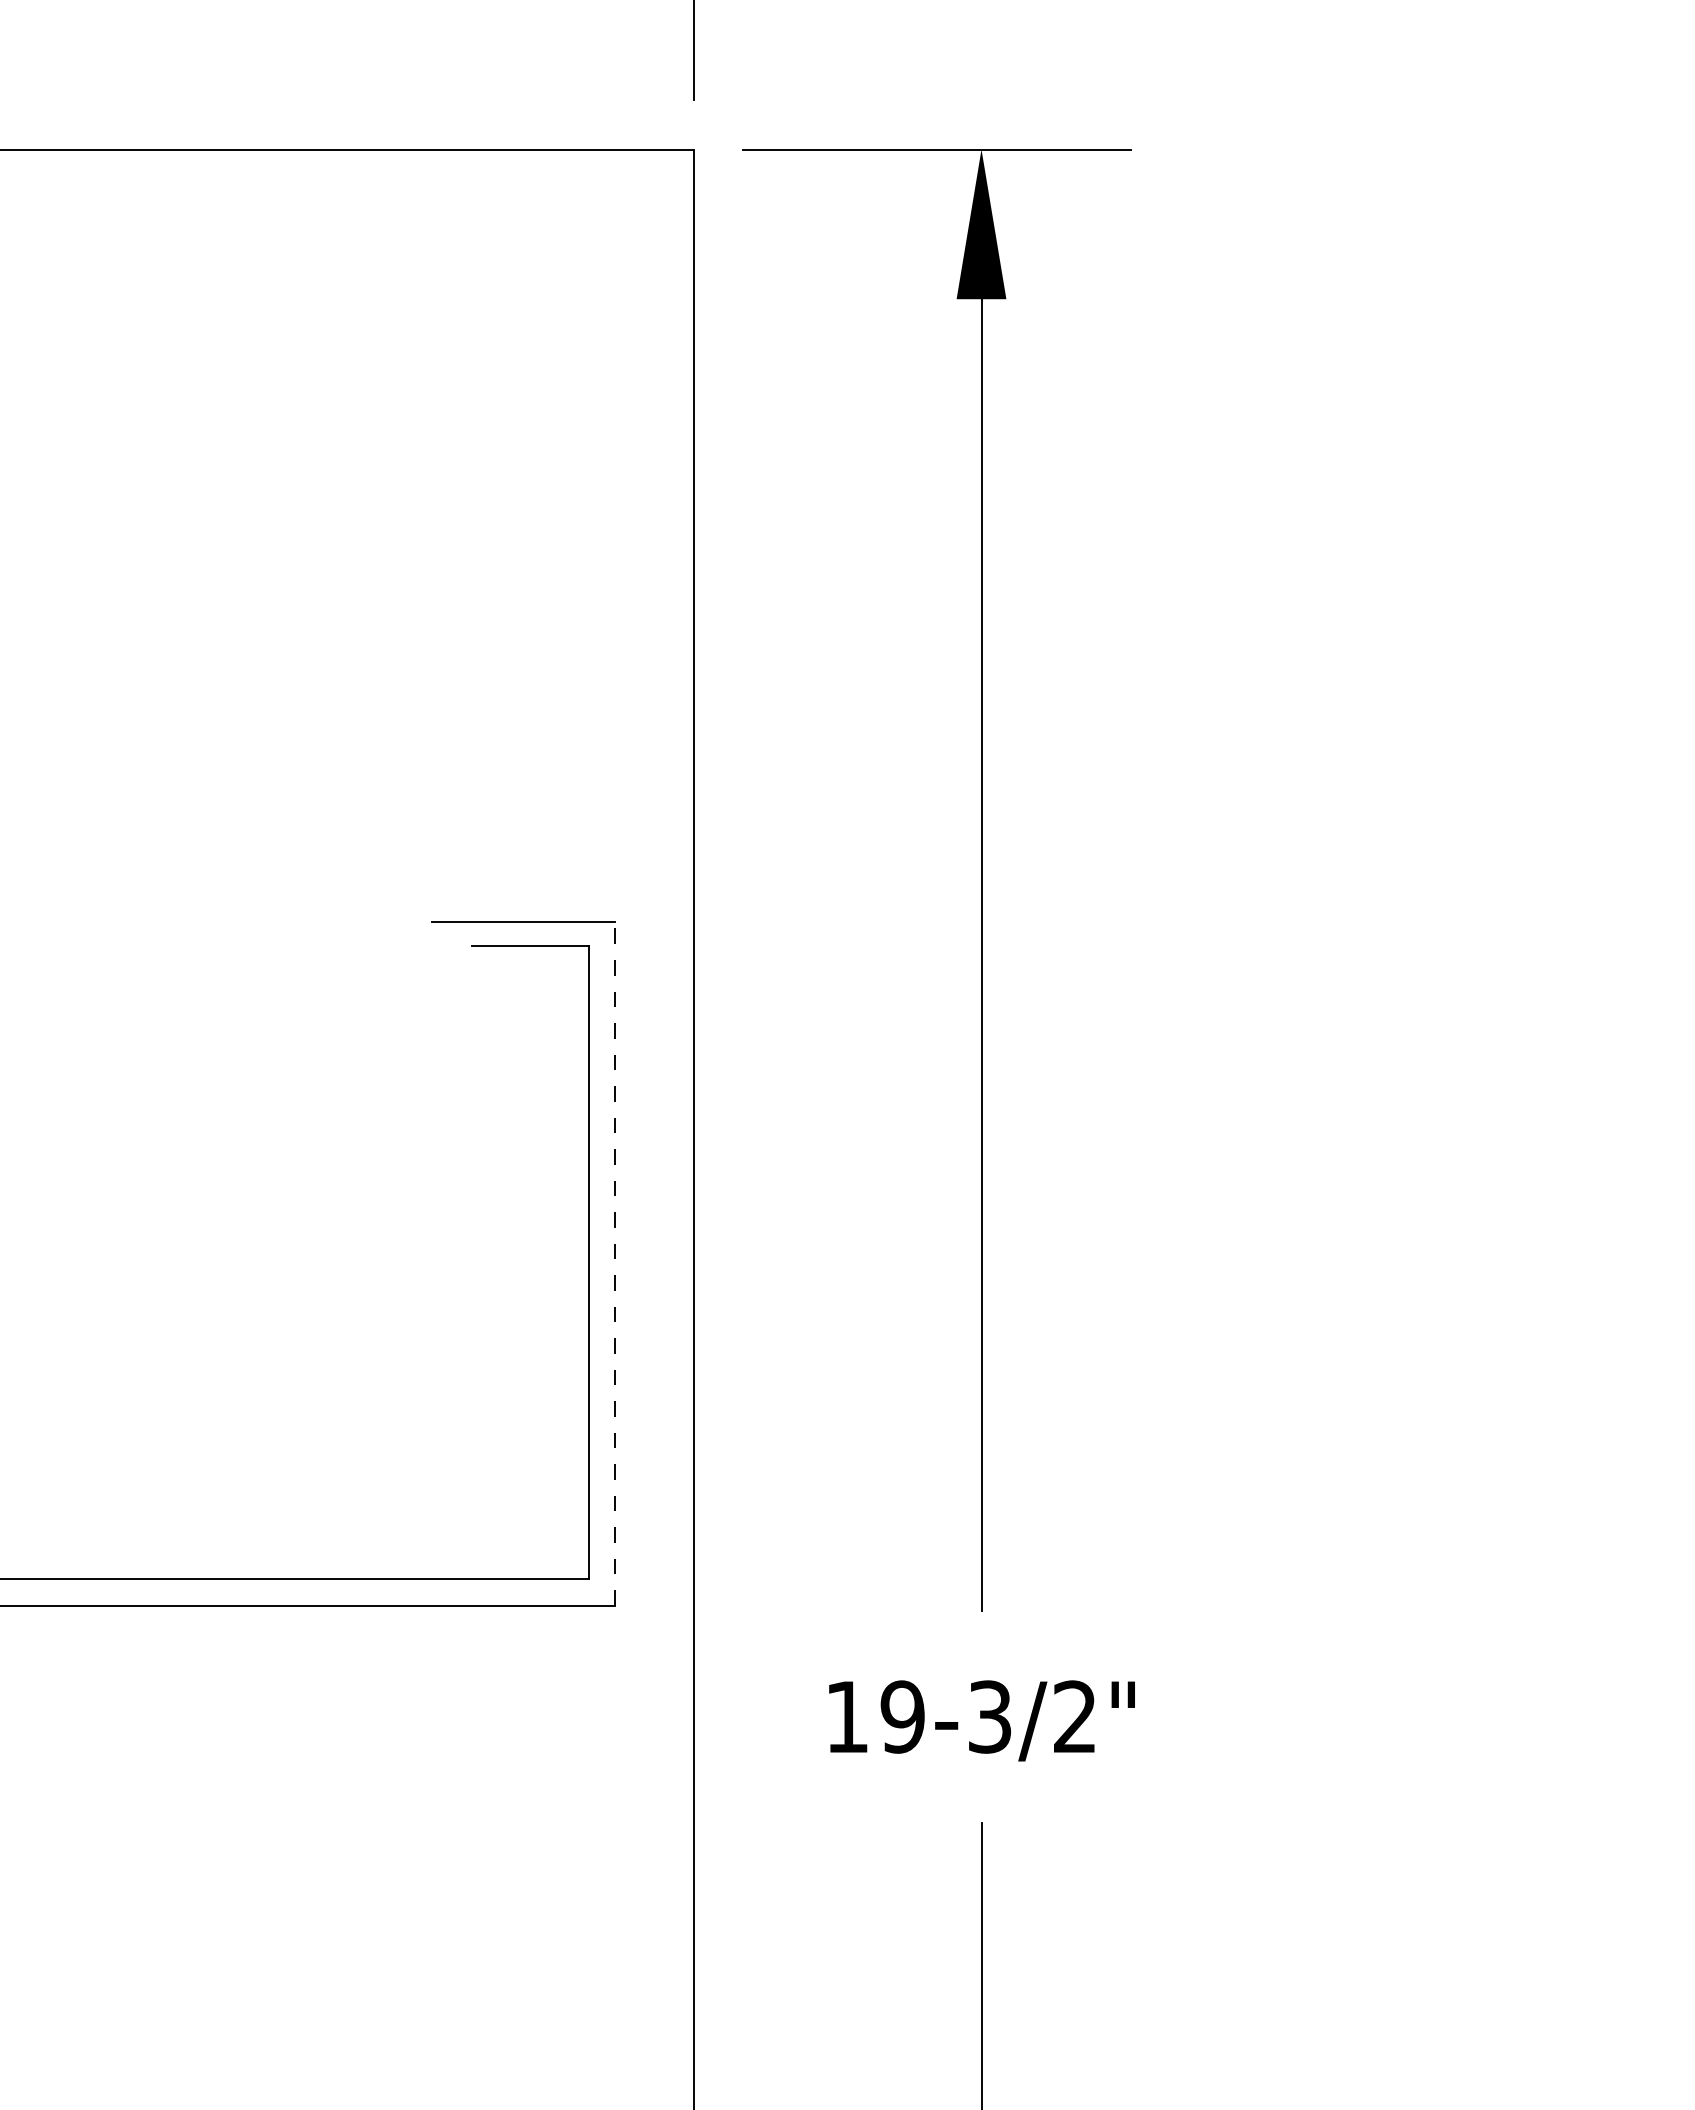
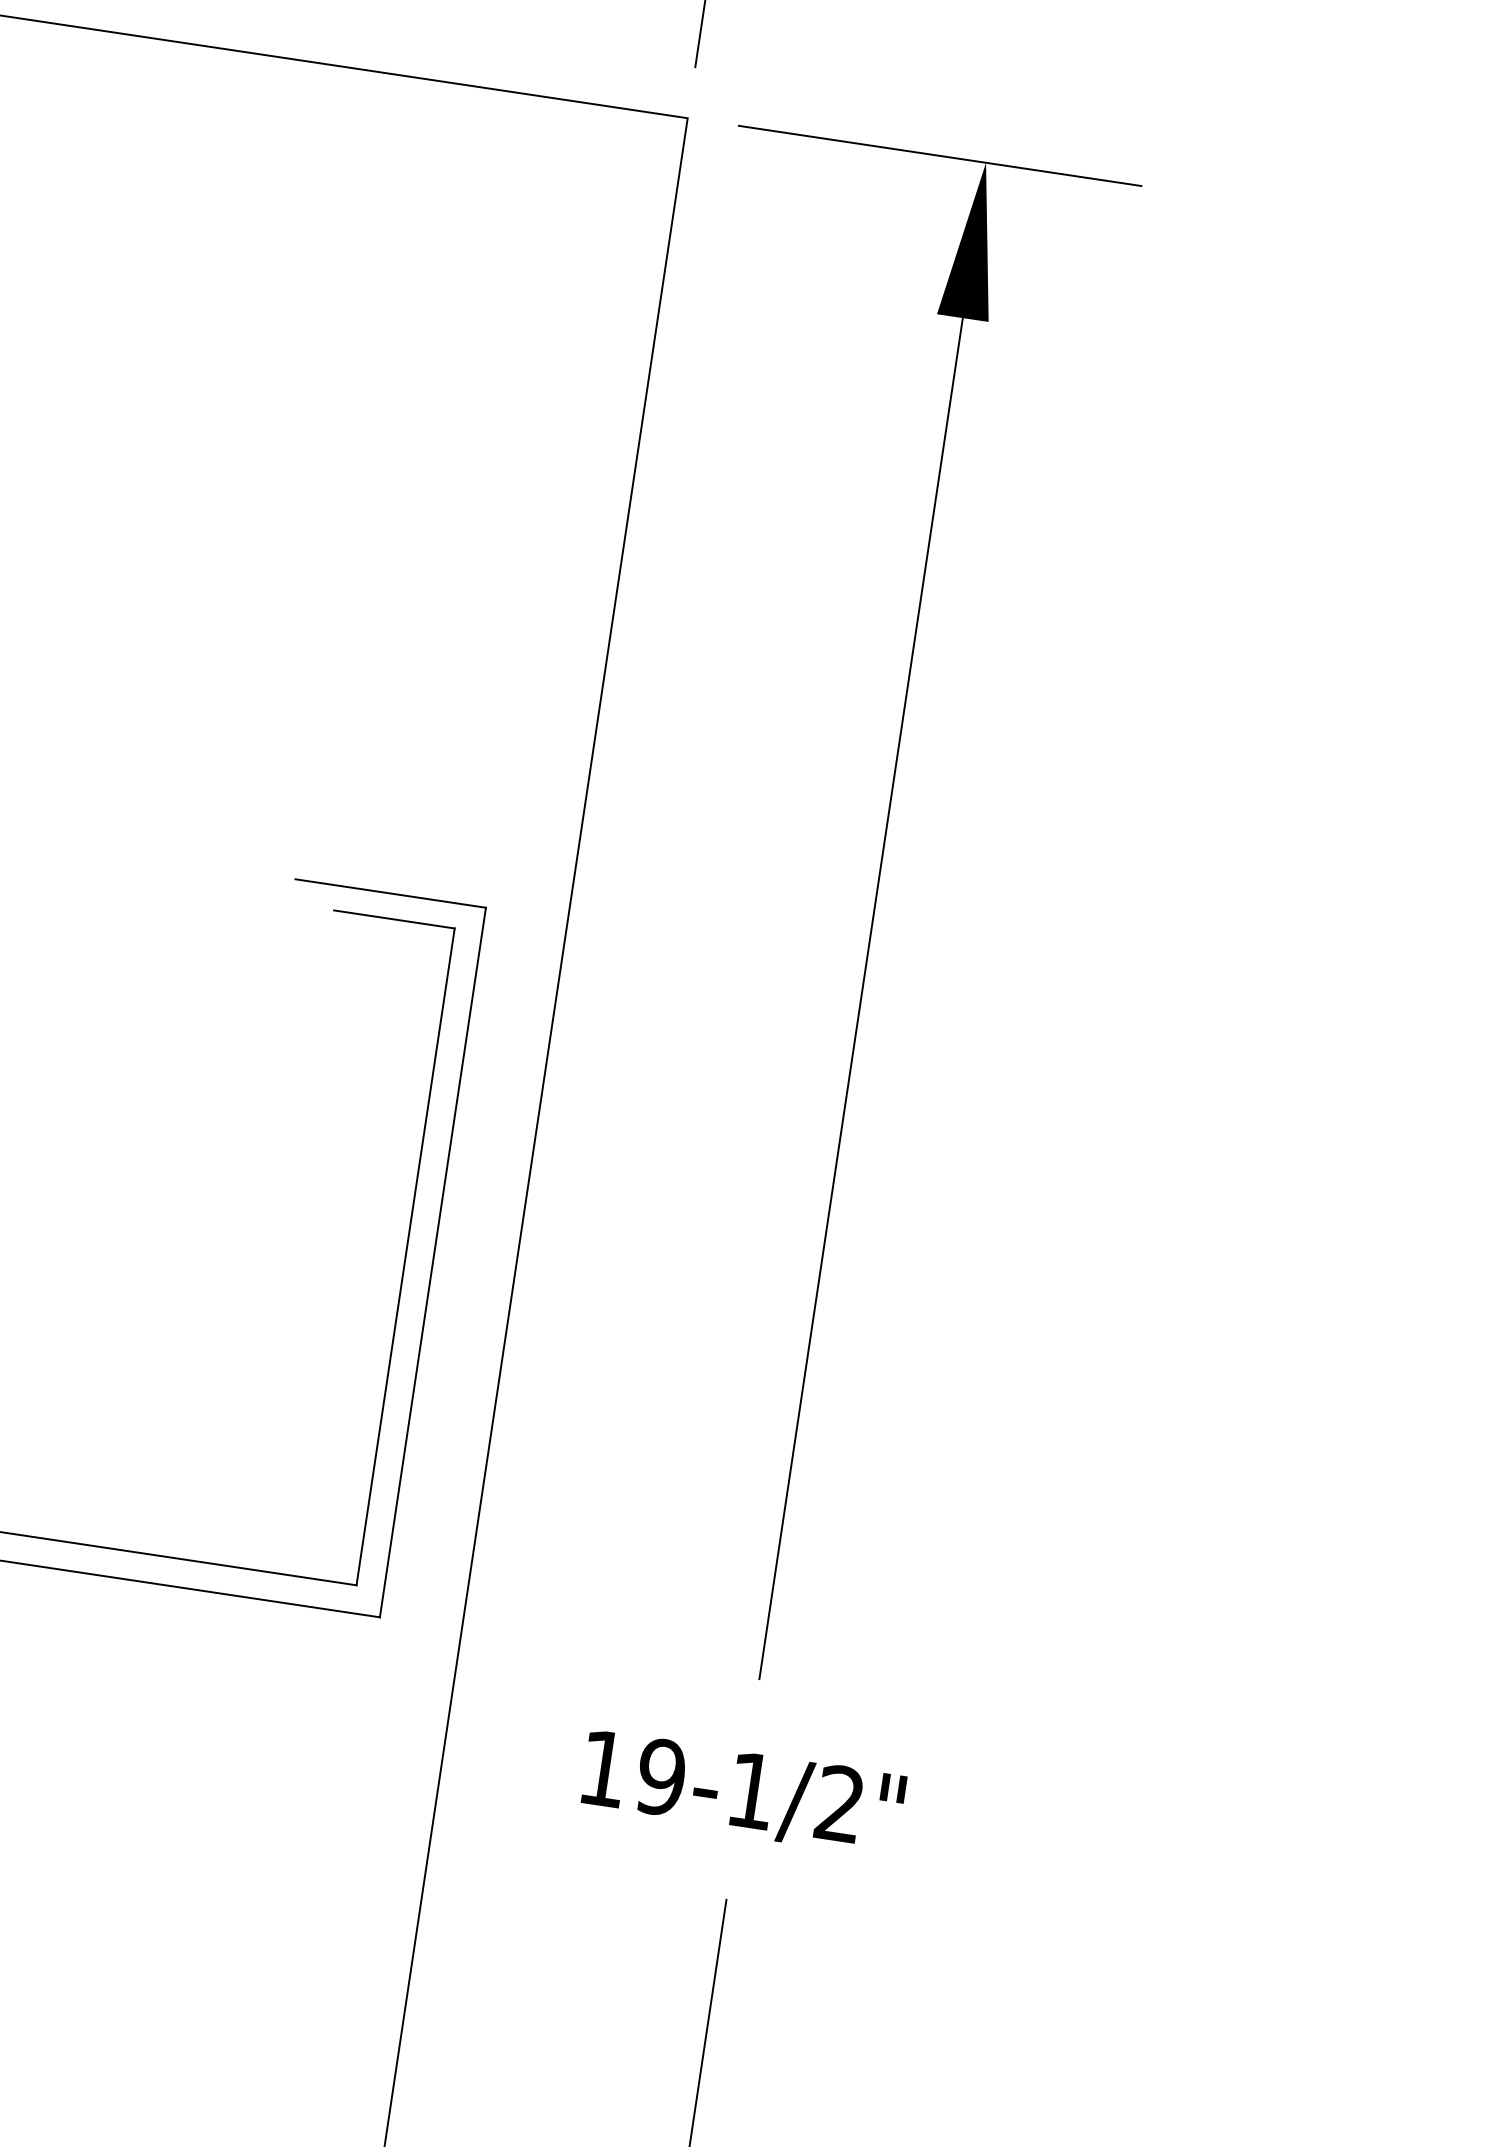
line: (615, 1264) -> (433, 1263), dashed -> solid
text: (989, 1716) -> (751, 1790), 19-3/2" -> 19-1/2"

